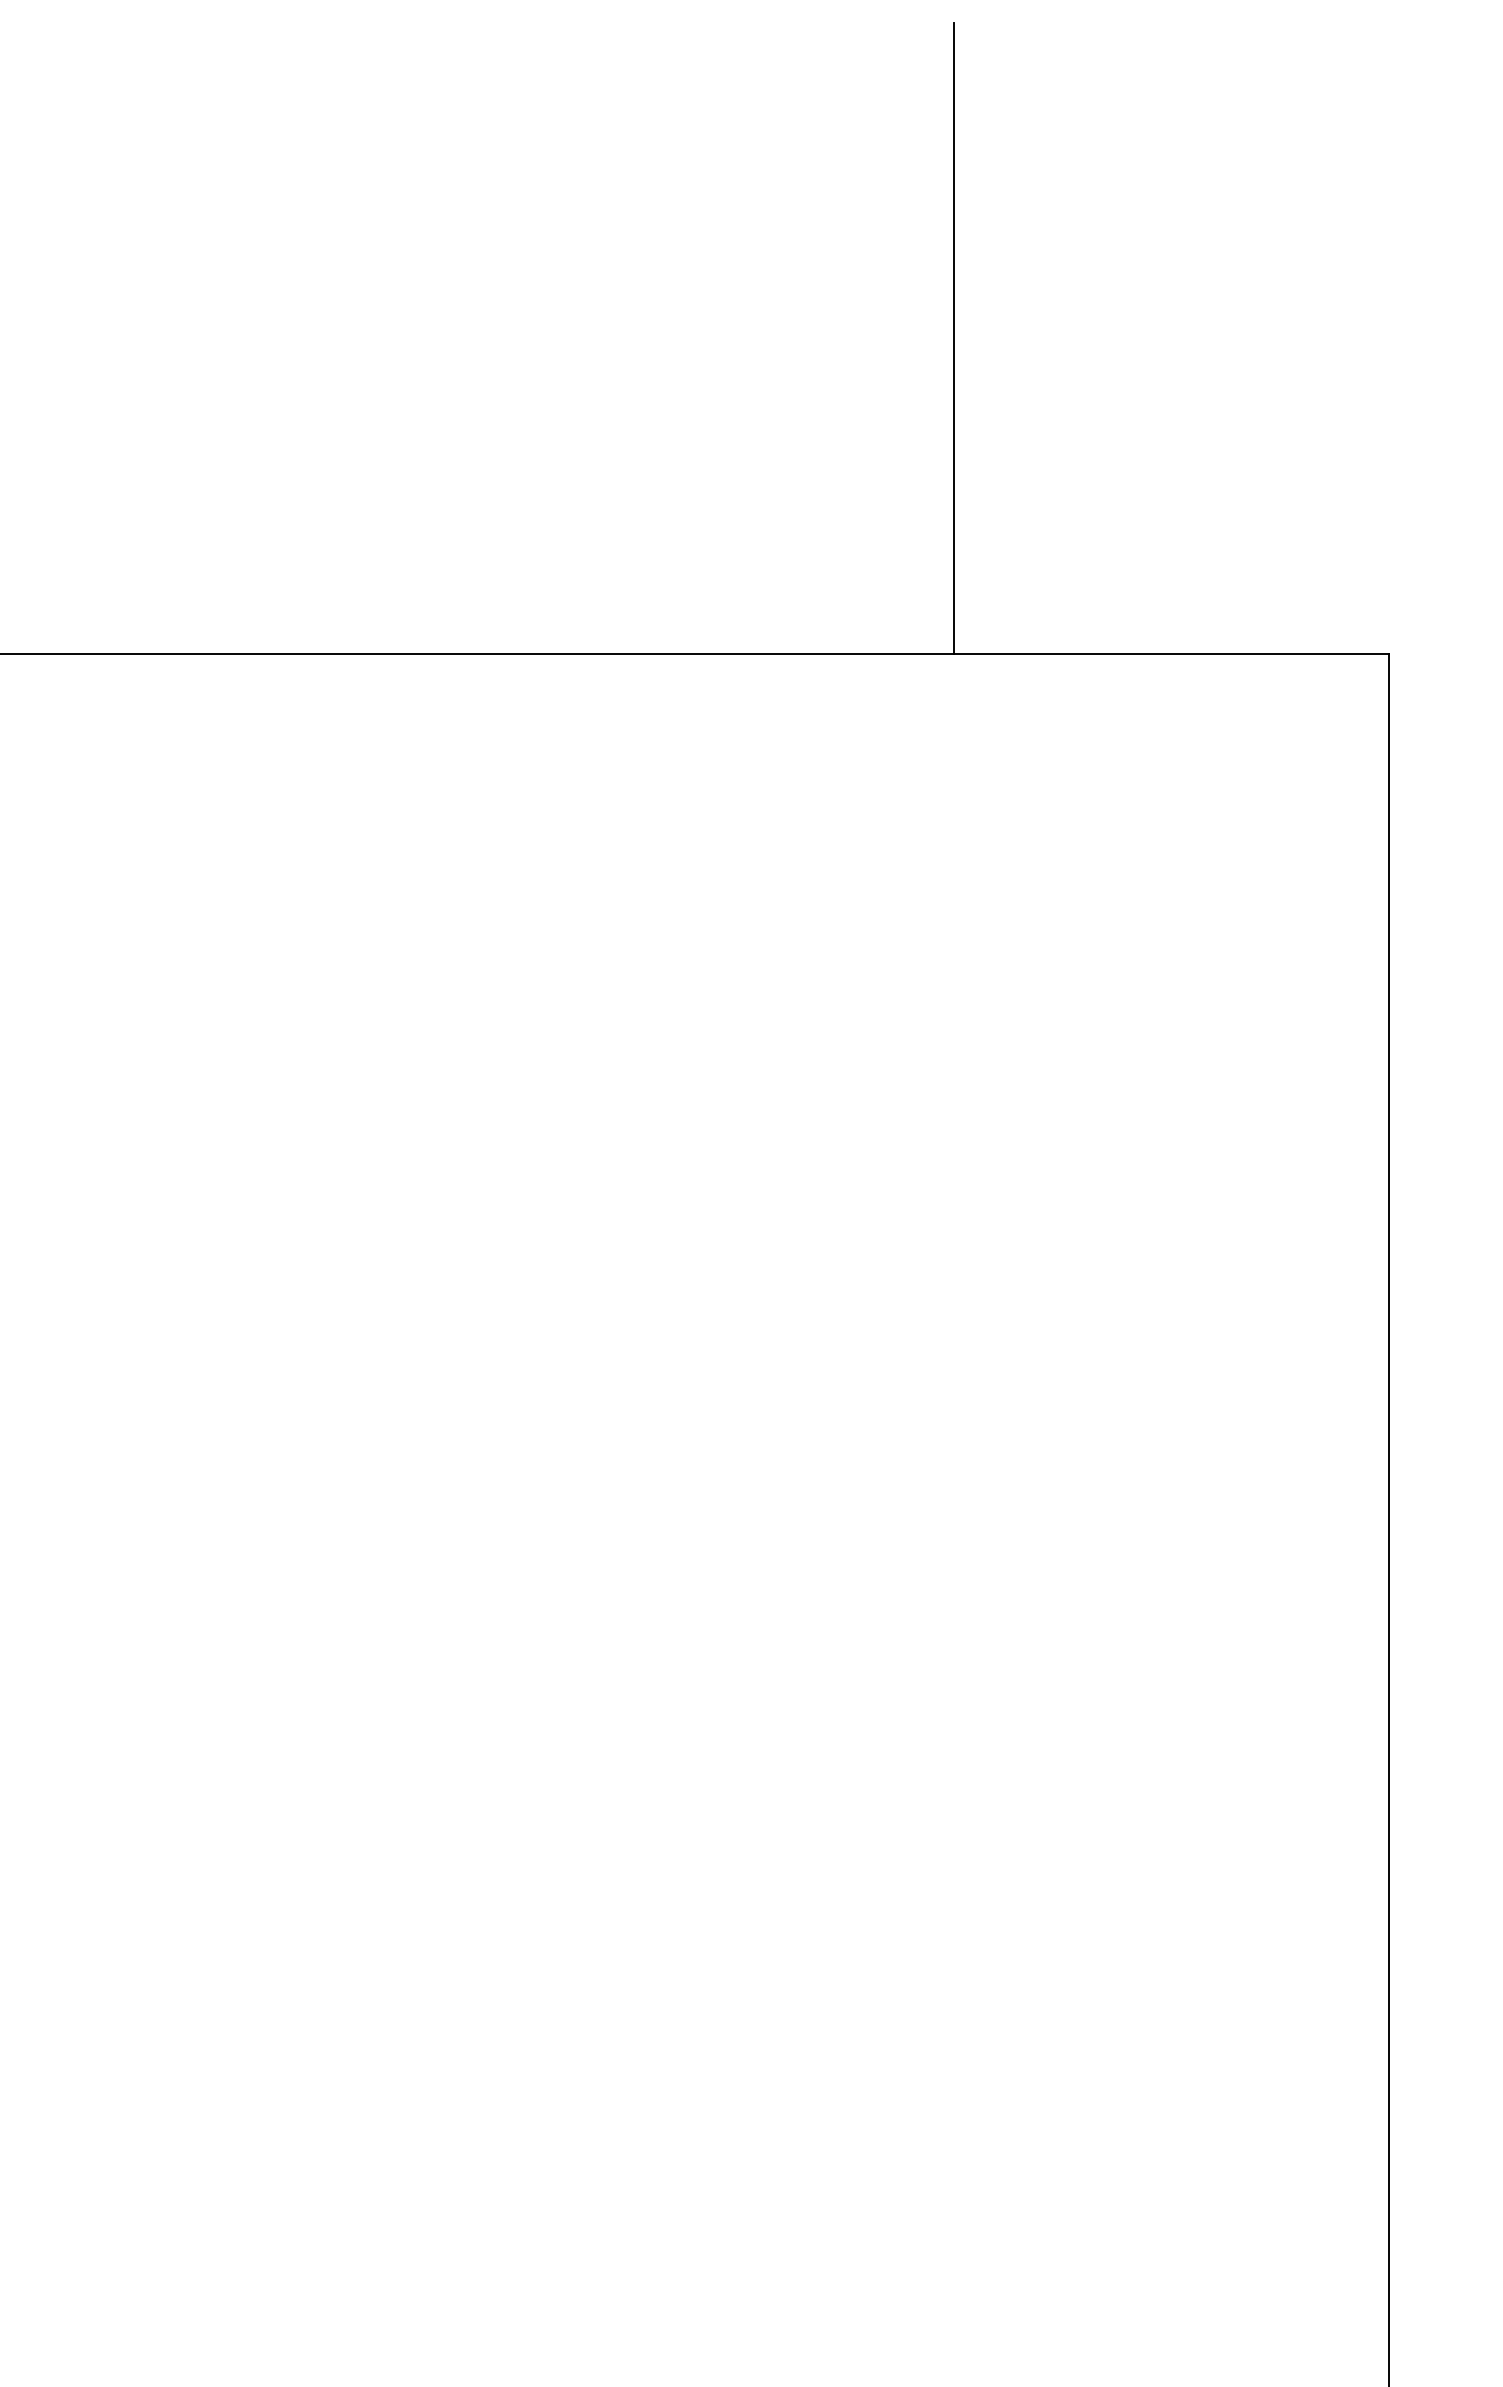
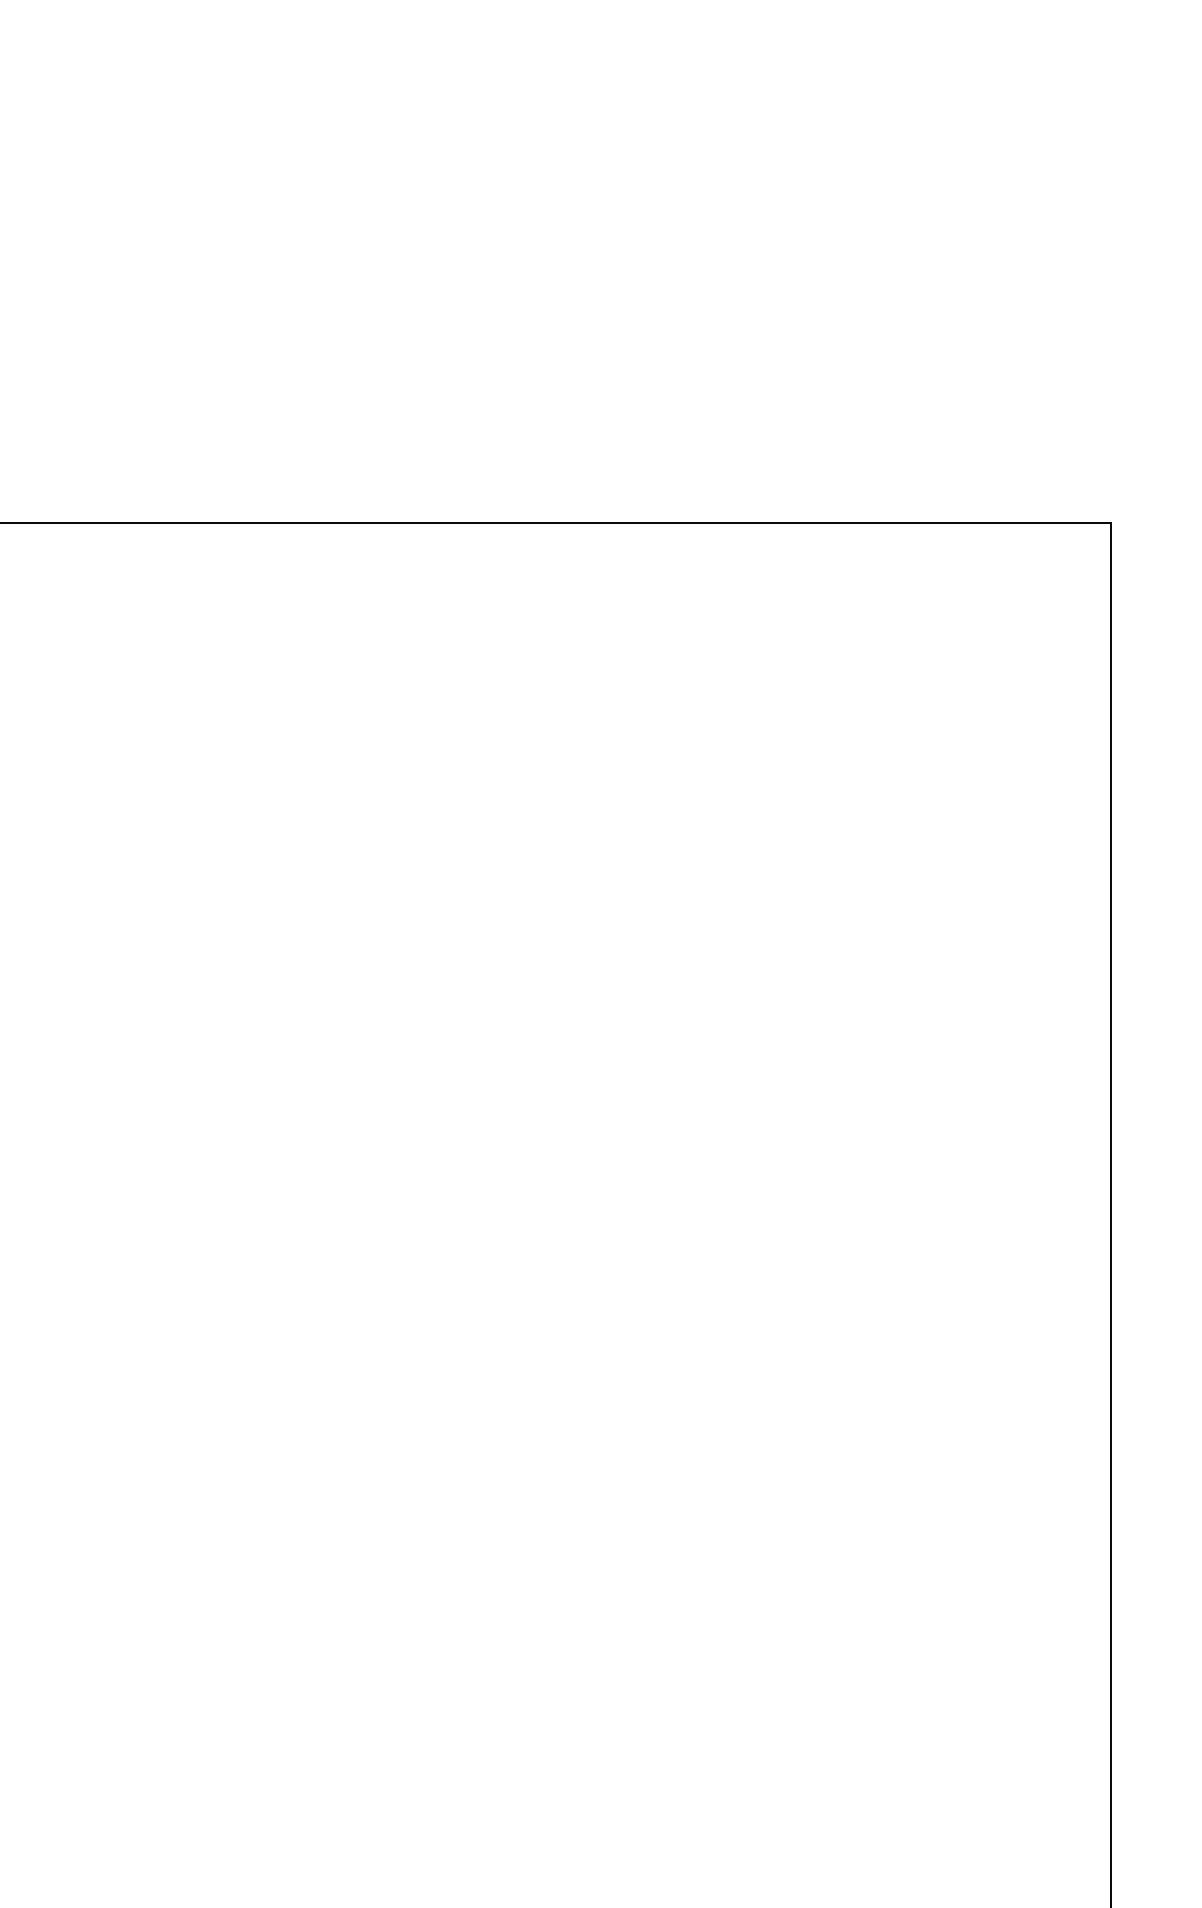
line: (953, 338) -> (762, 270), removed

